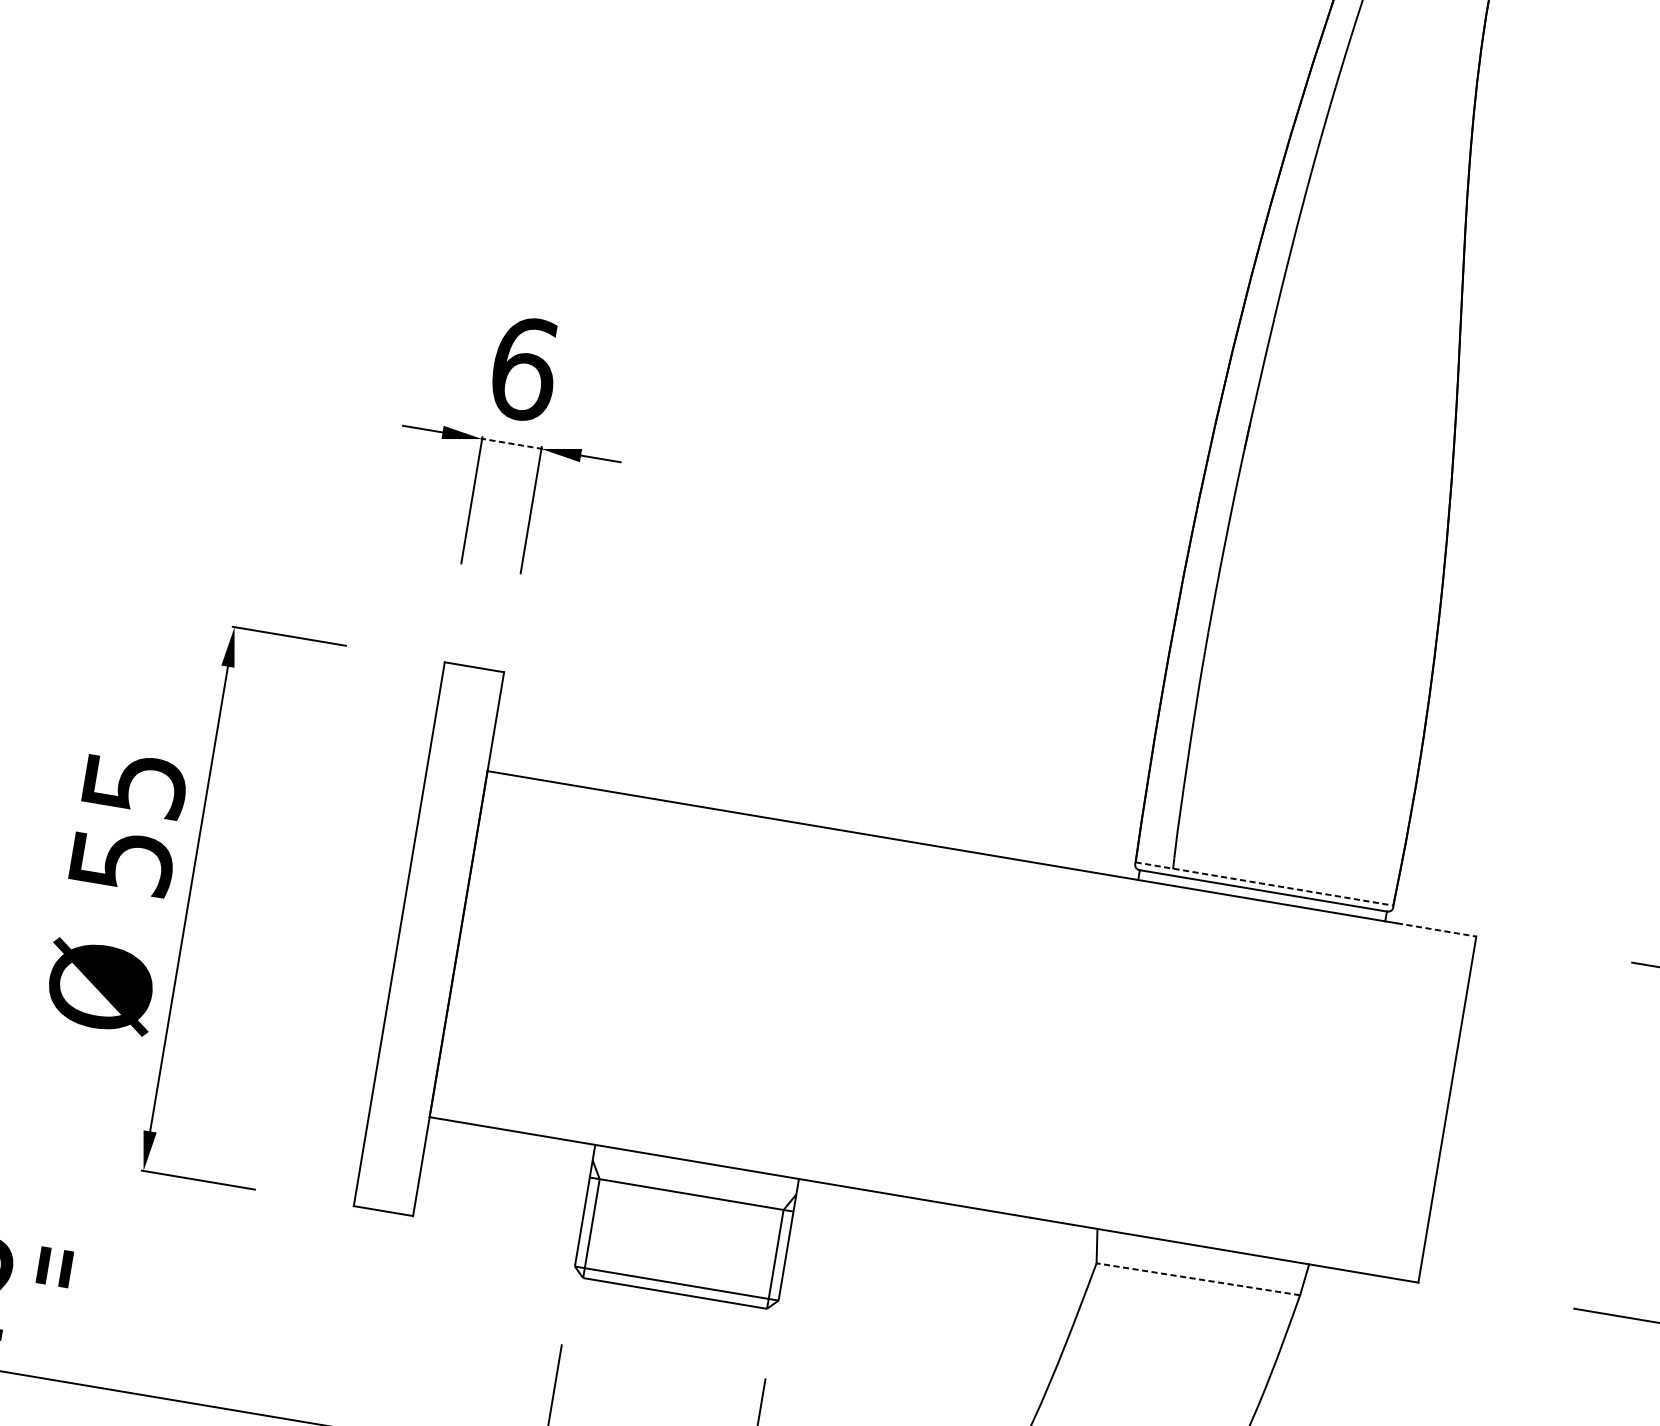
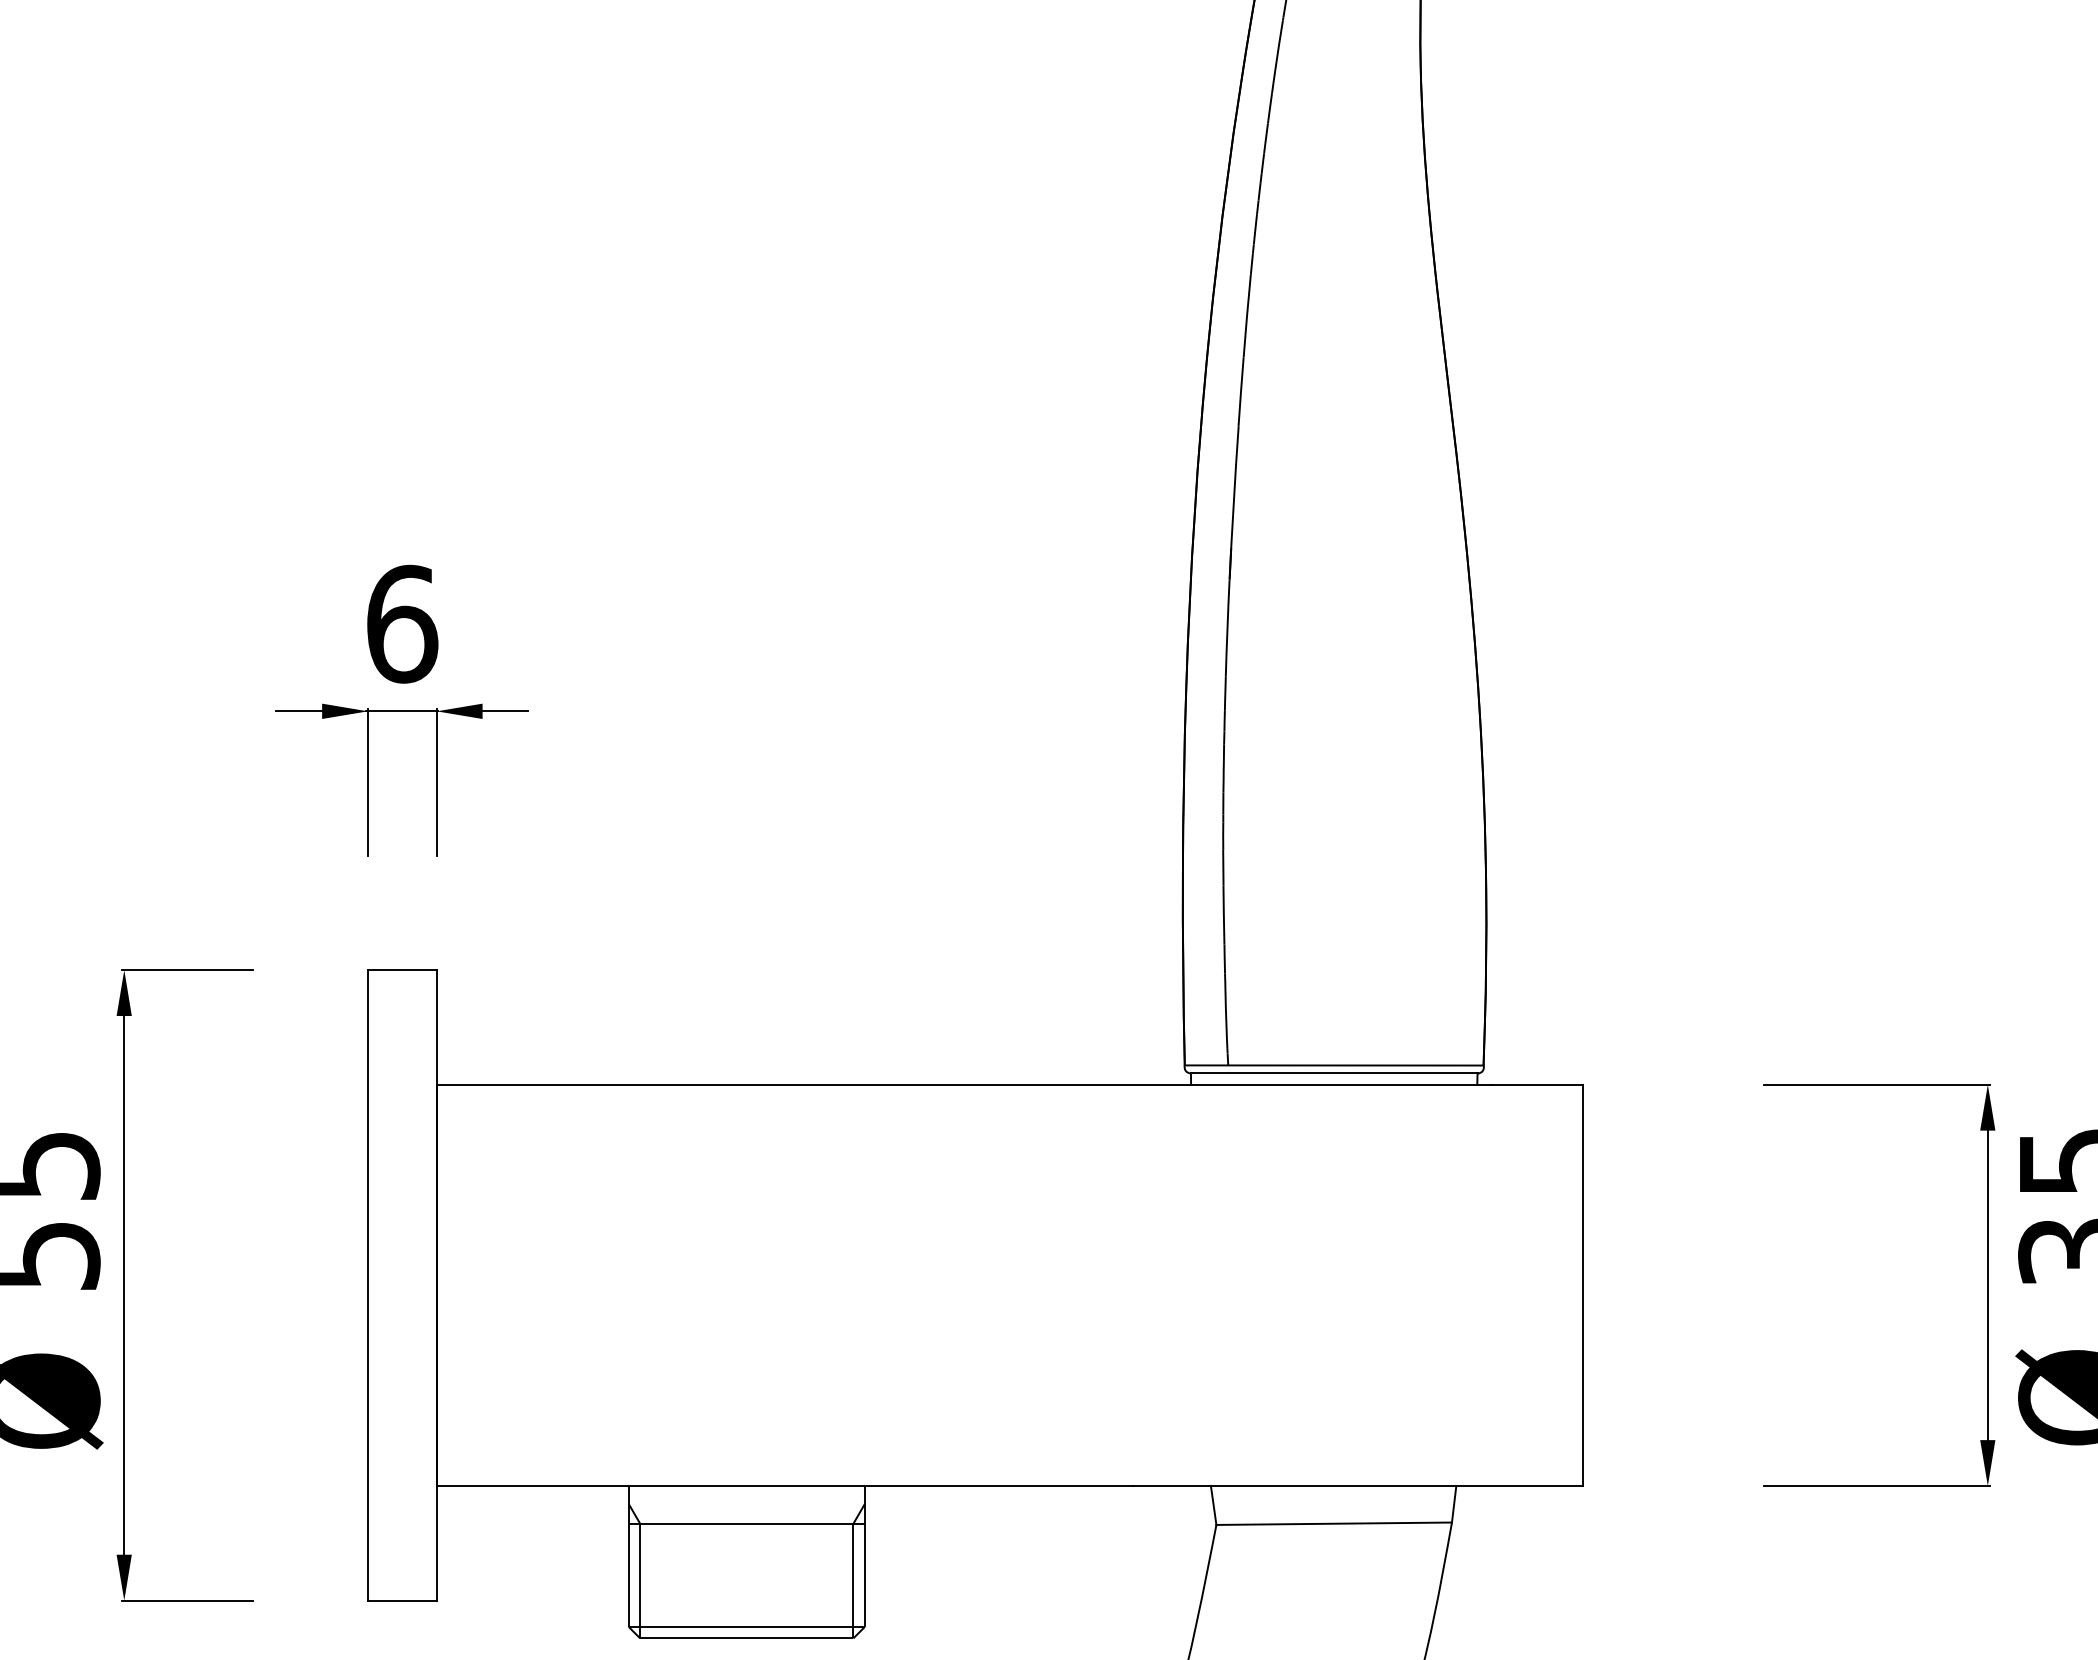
line: (511, 444) -> (402, 711), dashed -> solid
line: (1264, 884) -> (1334, 1065), dashed -> solid
line: (1437, 929) -> (1537, 1084), dashed -> solid
line: (1198, 1279) -> (1334, 1523), dashed -> solid

